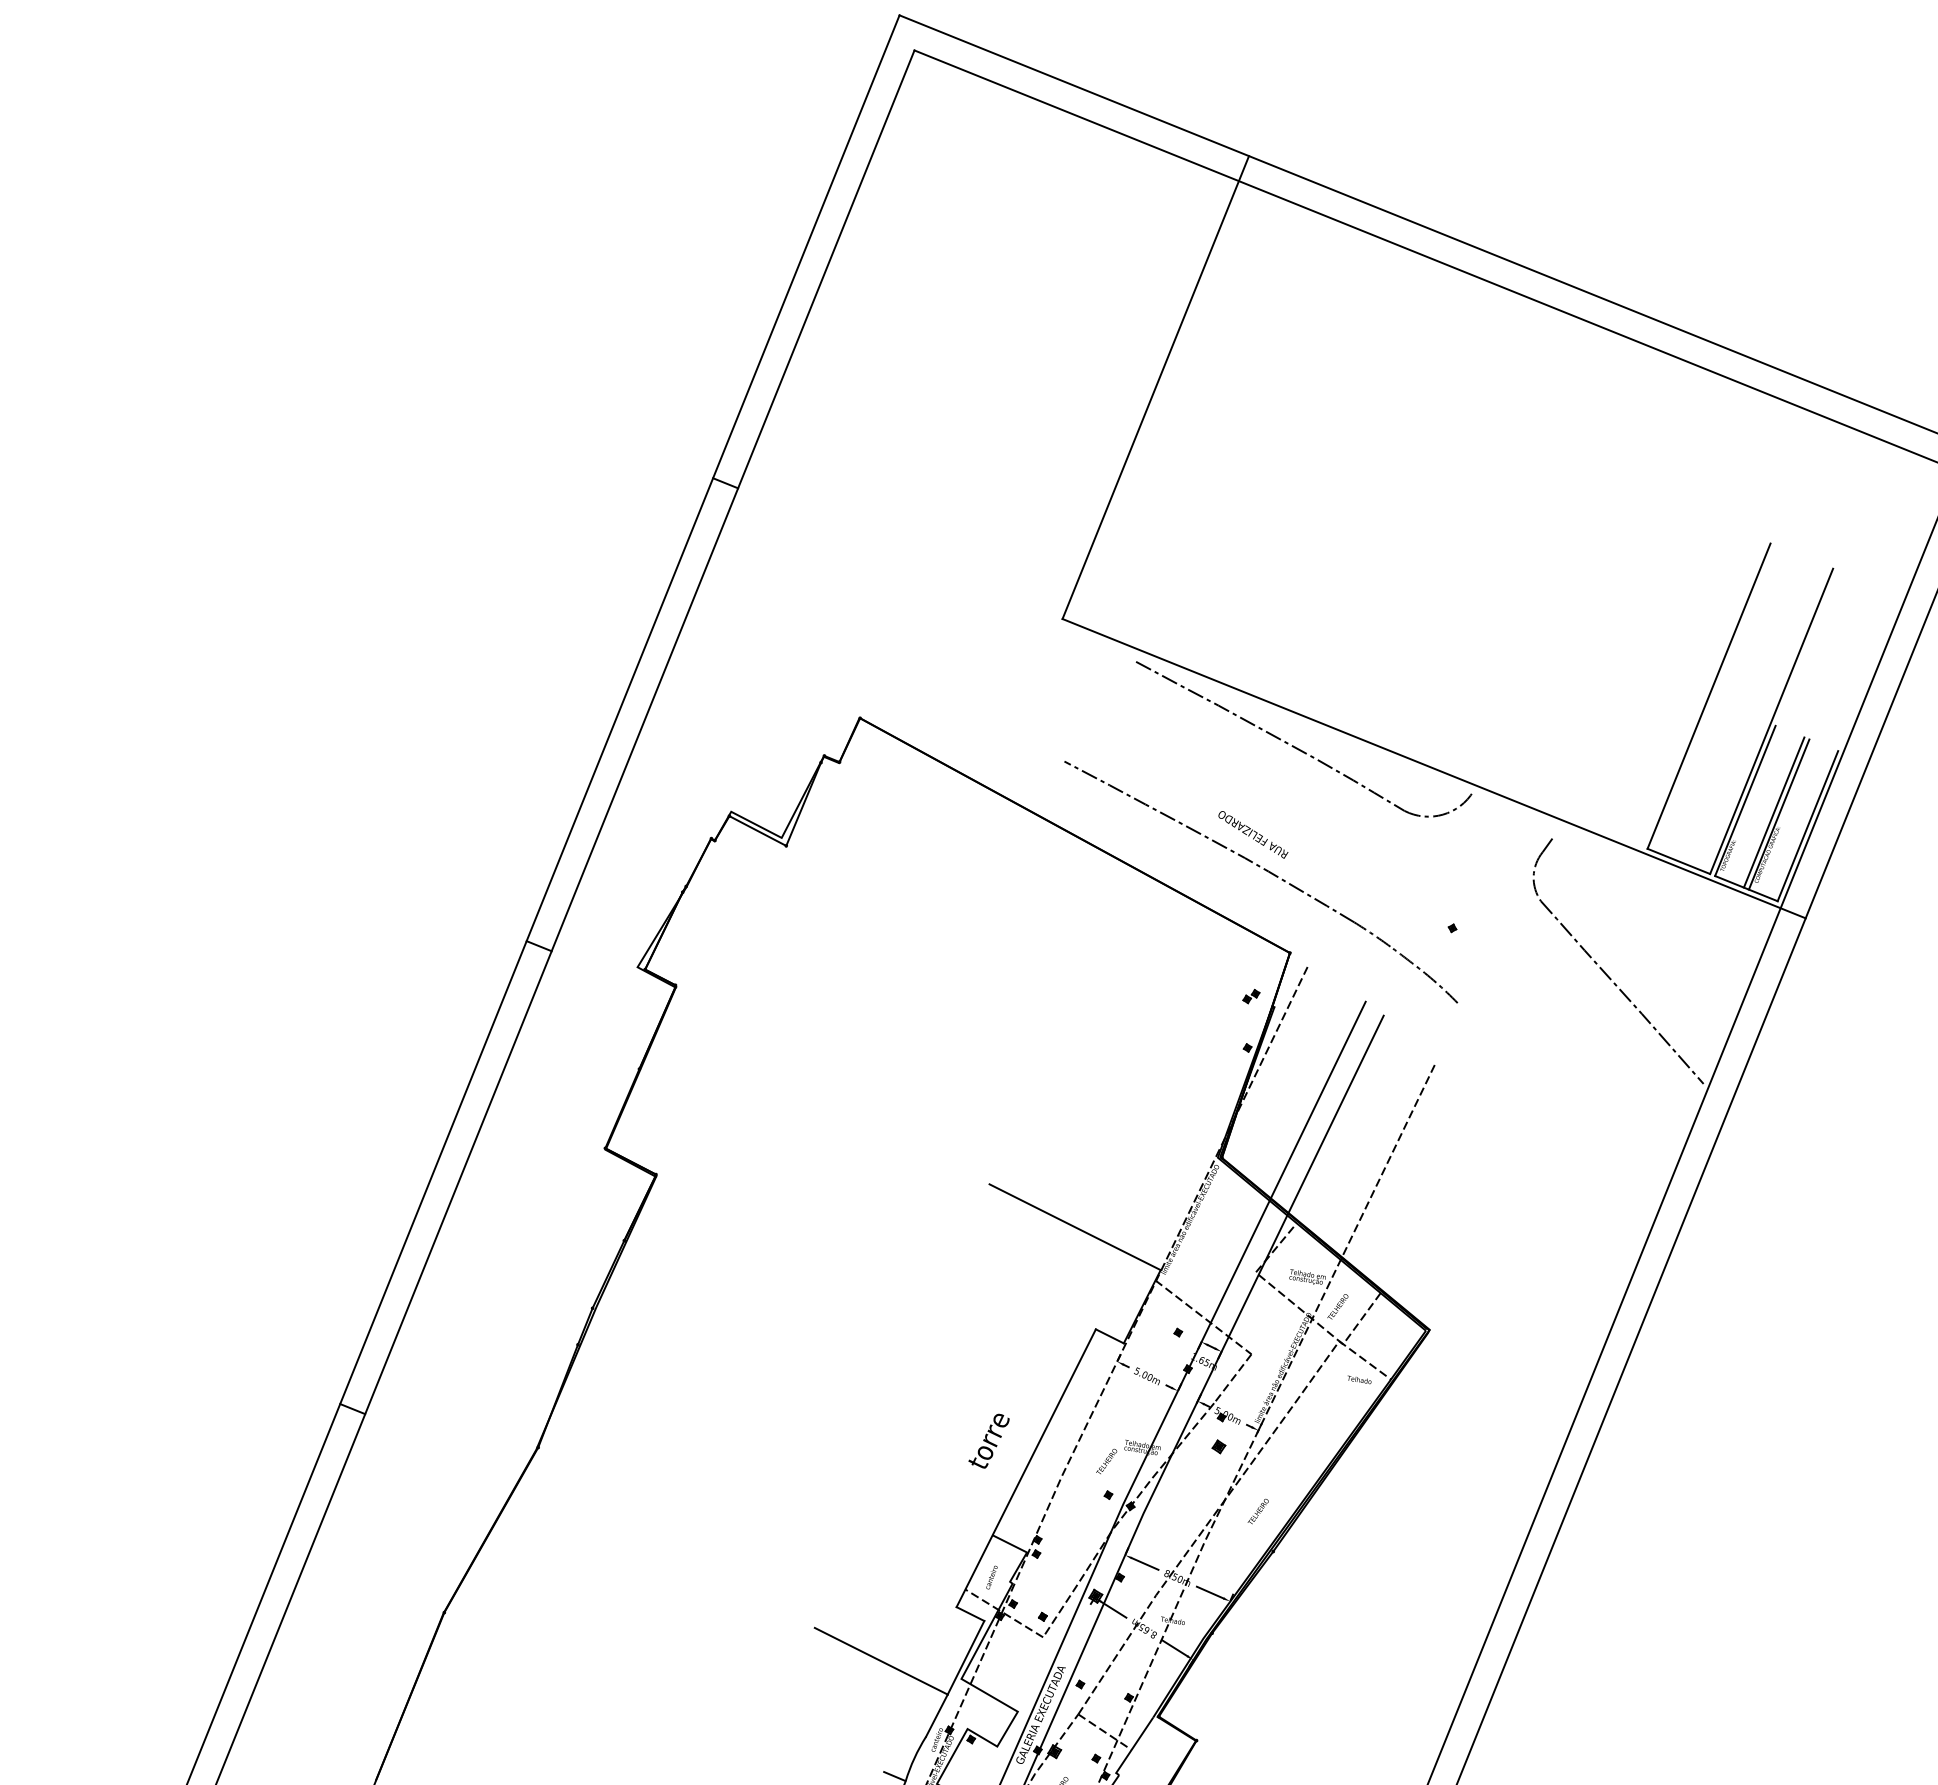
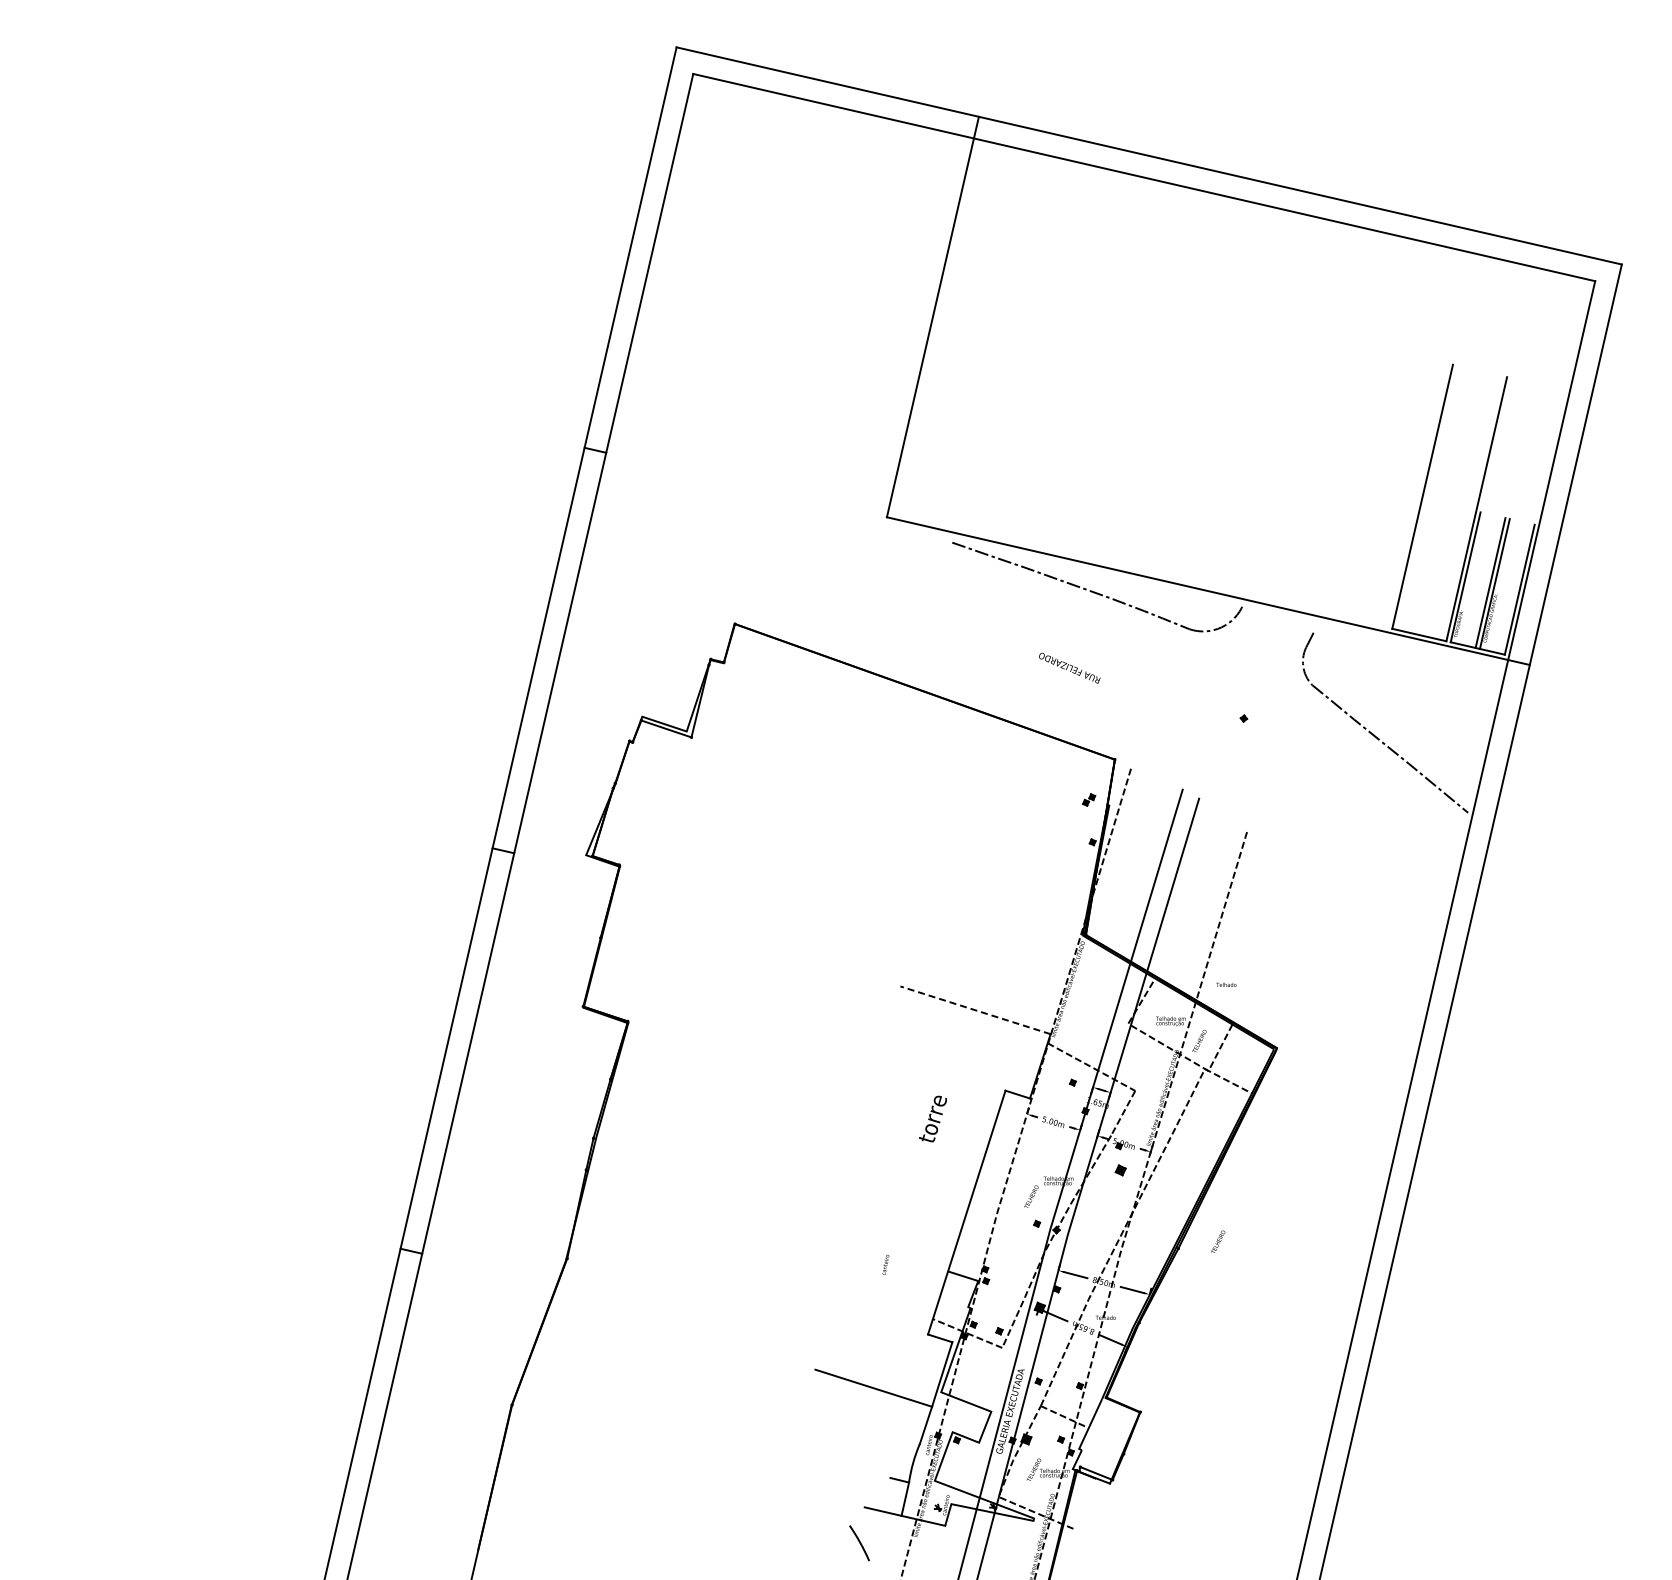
part: (1265, 871) -> (1084, 696), removed
line: (1075, 1227) -> (975, 1010), solid -> dashed
text: (1359, 1379) -> (1226, 984), moved
text: (988, 1440) -> (932, 1118), moved
text: (1258, 1511) -> (1218, 1241), moved
text: (991, 1576) -> (885, 1264), moved

